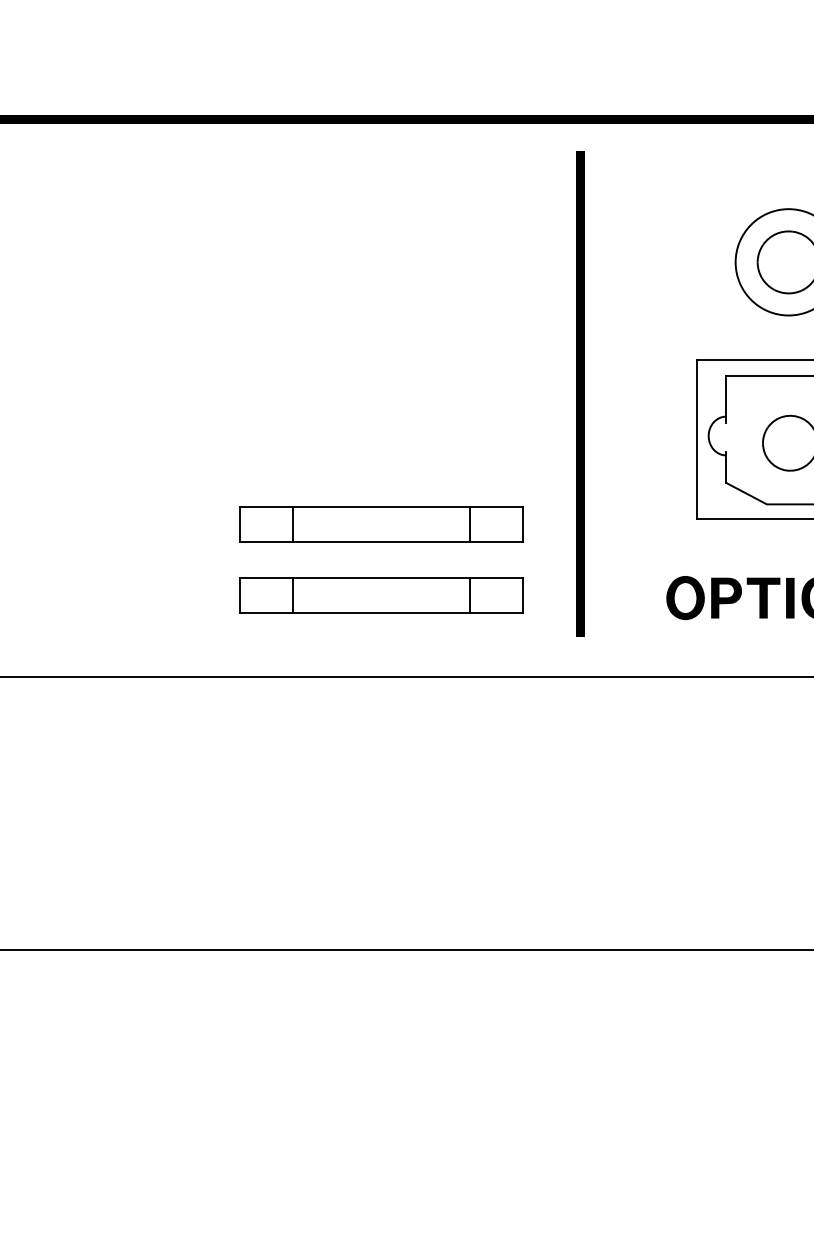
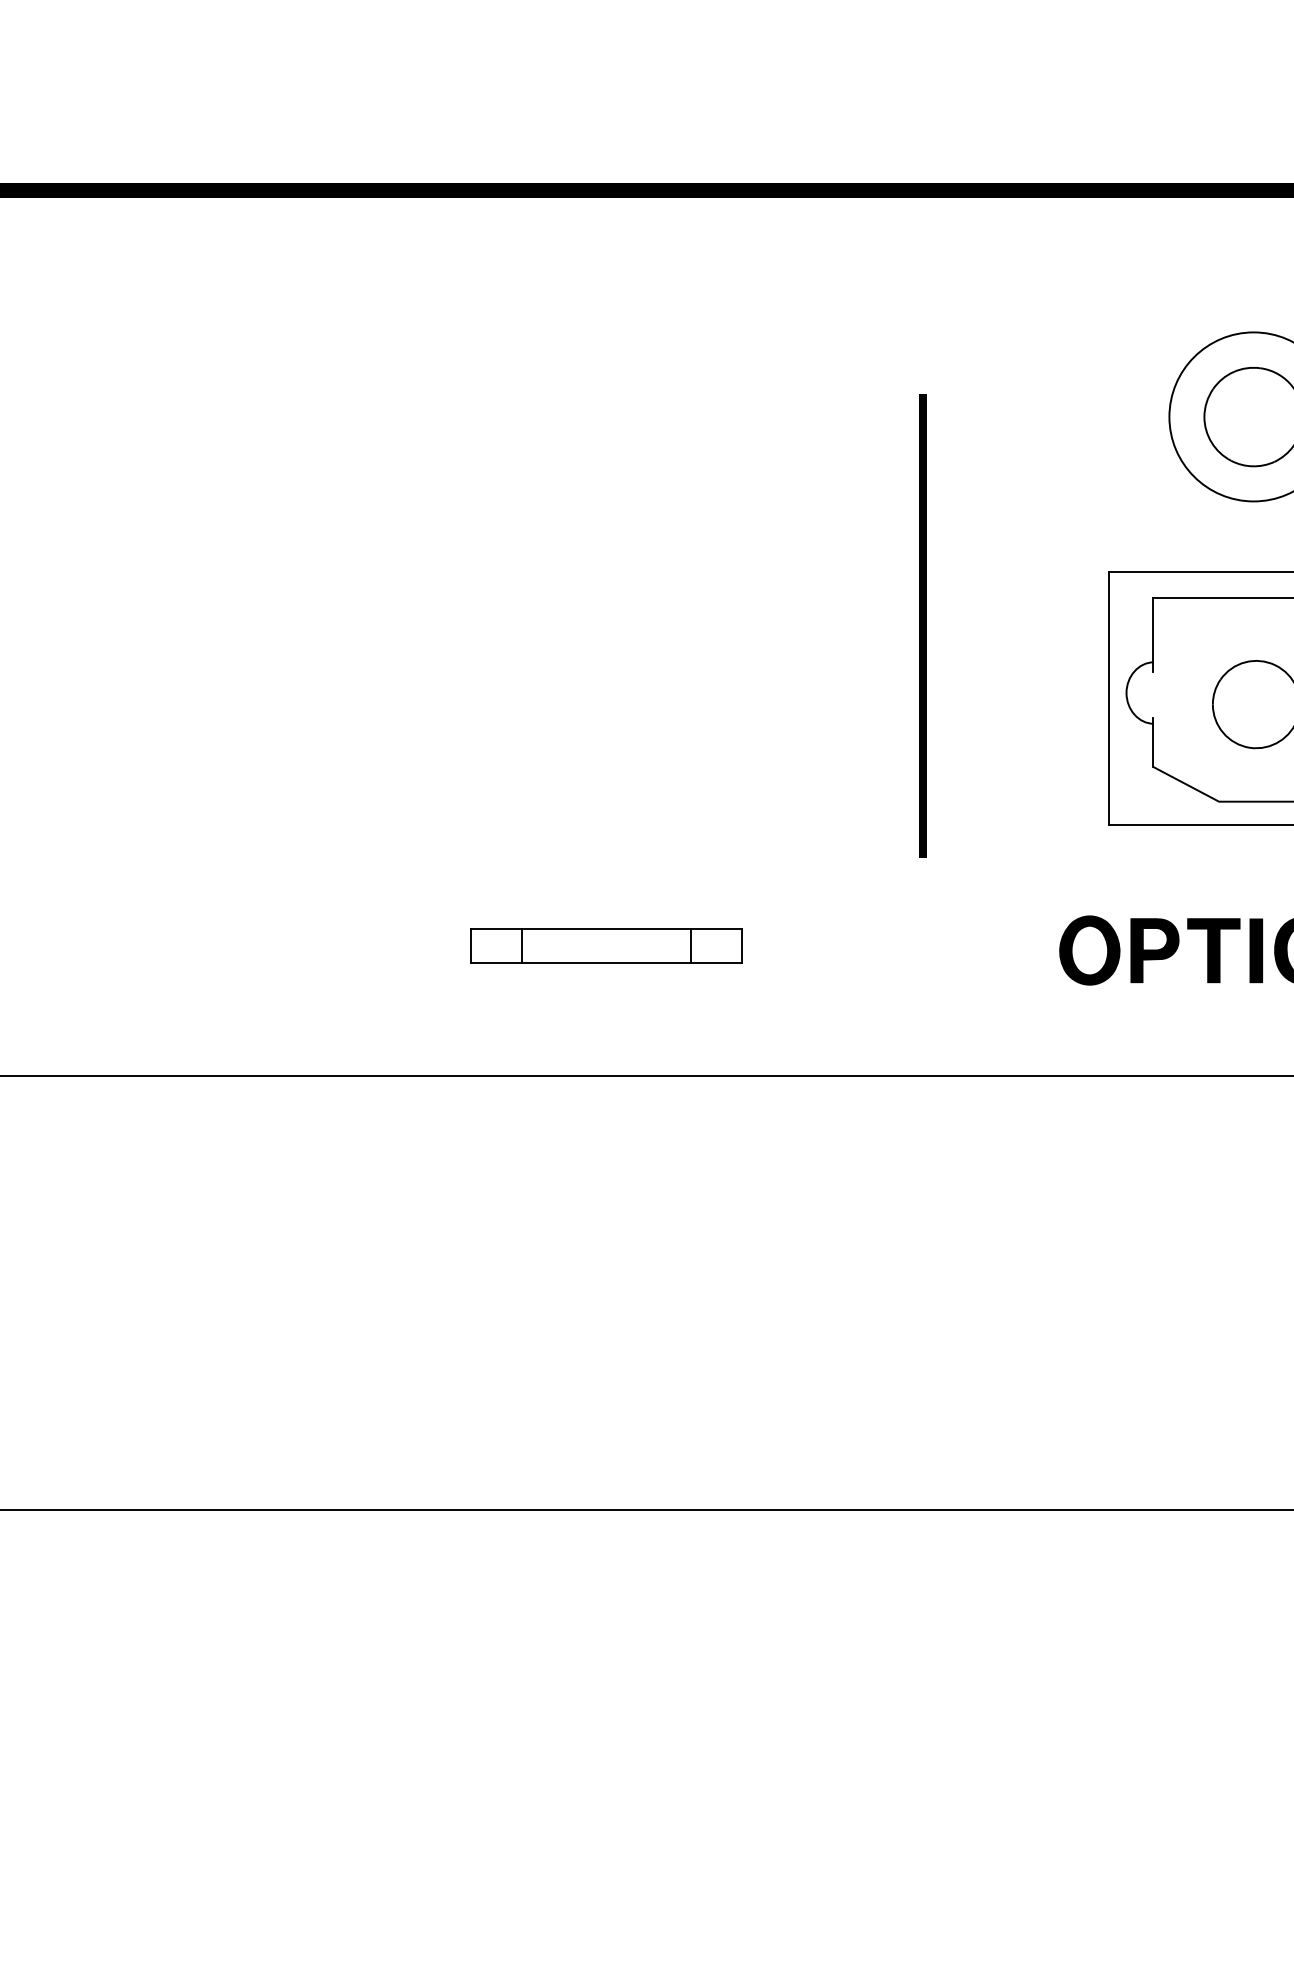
part: (580, 393) -> (922, 625), size x0.6
part: (381, 524) -> (606, 833), removed
part: (381, 595) -> (606, 946), size x0.6

